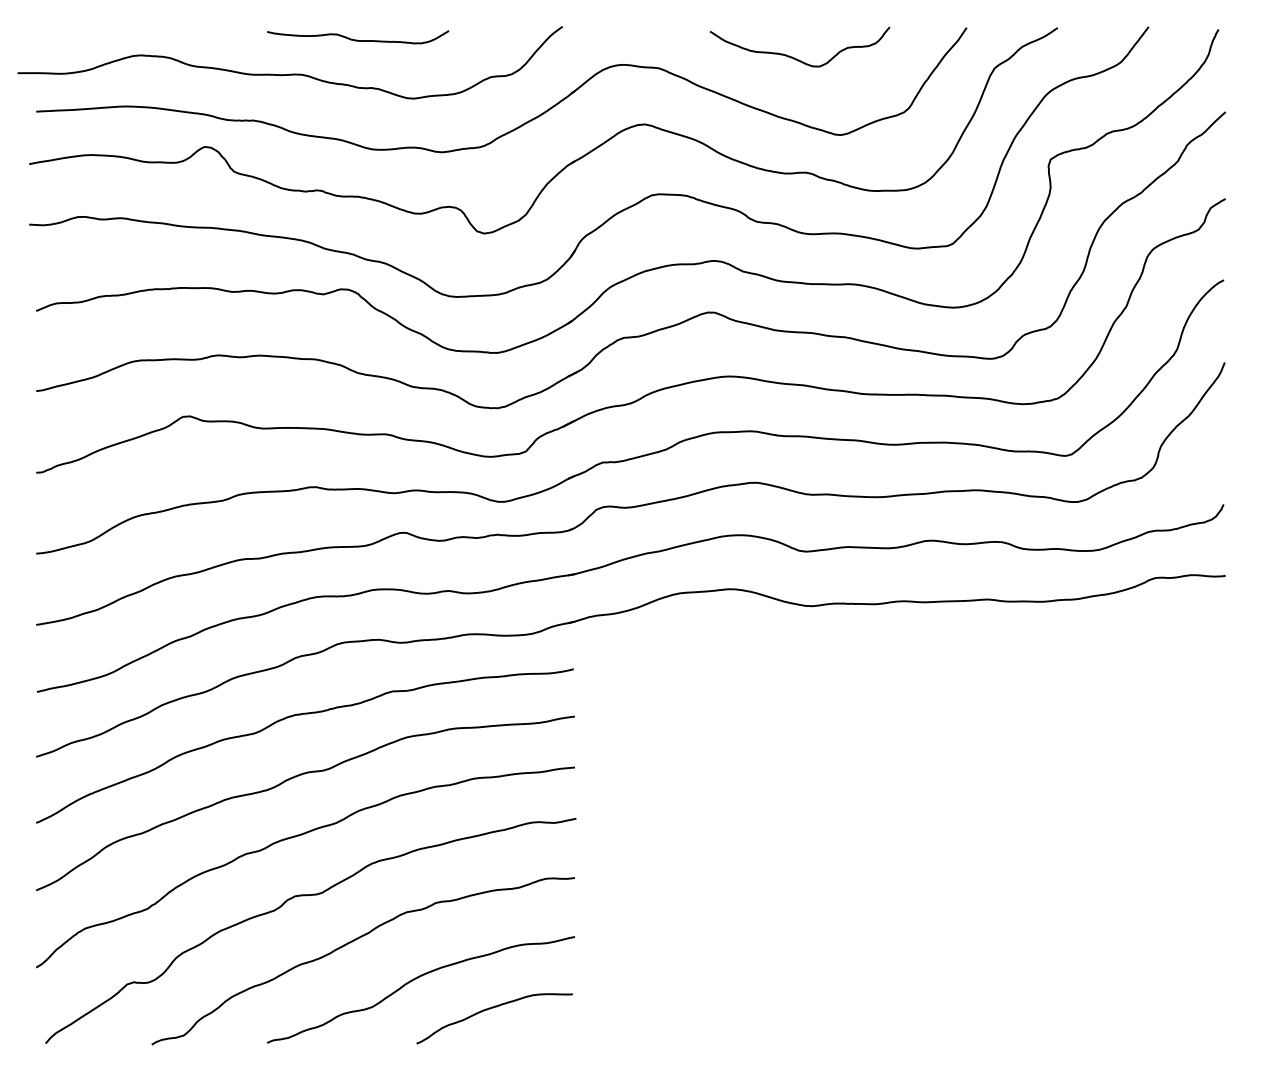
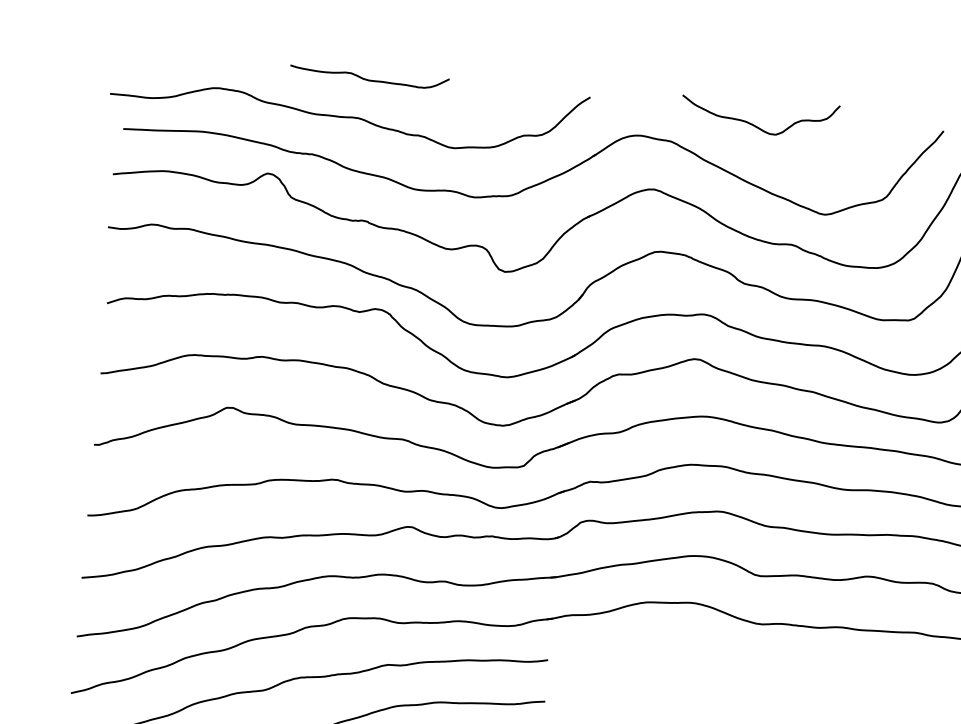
curve: (357, 39) -> (368, 79), moved
curve: (794, 57) -> (754, 124), moved

